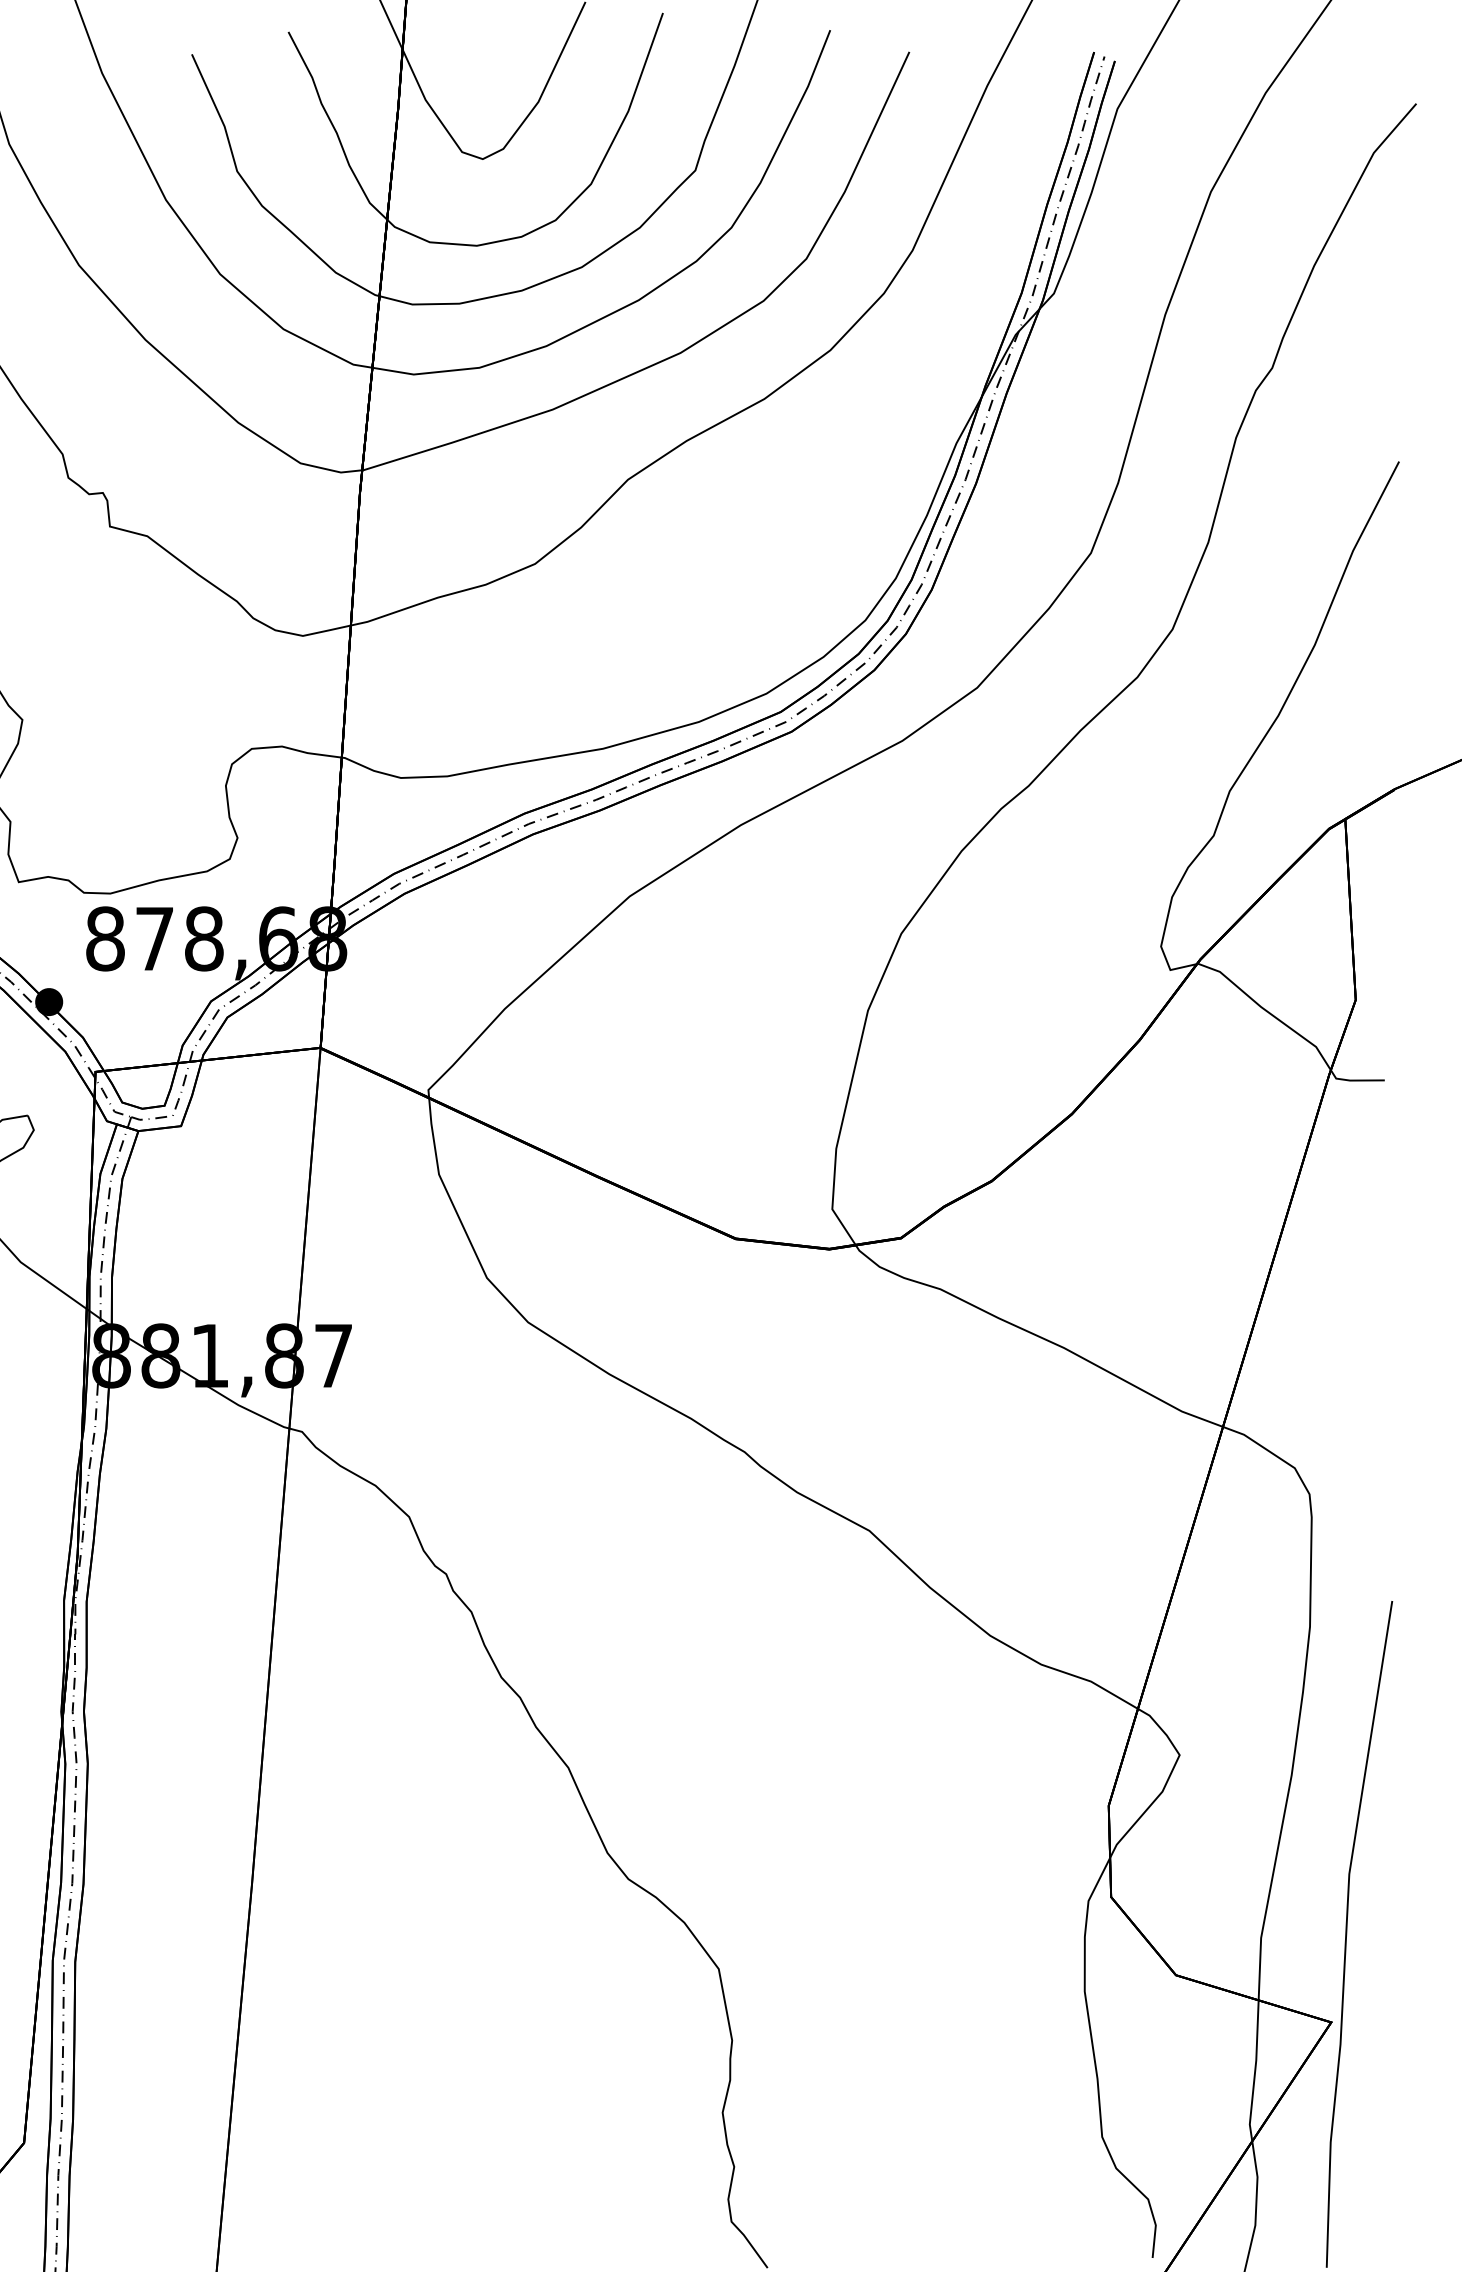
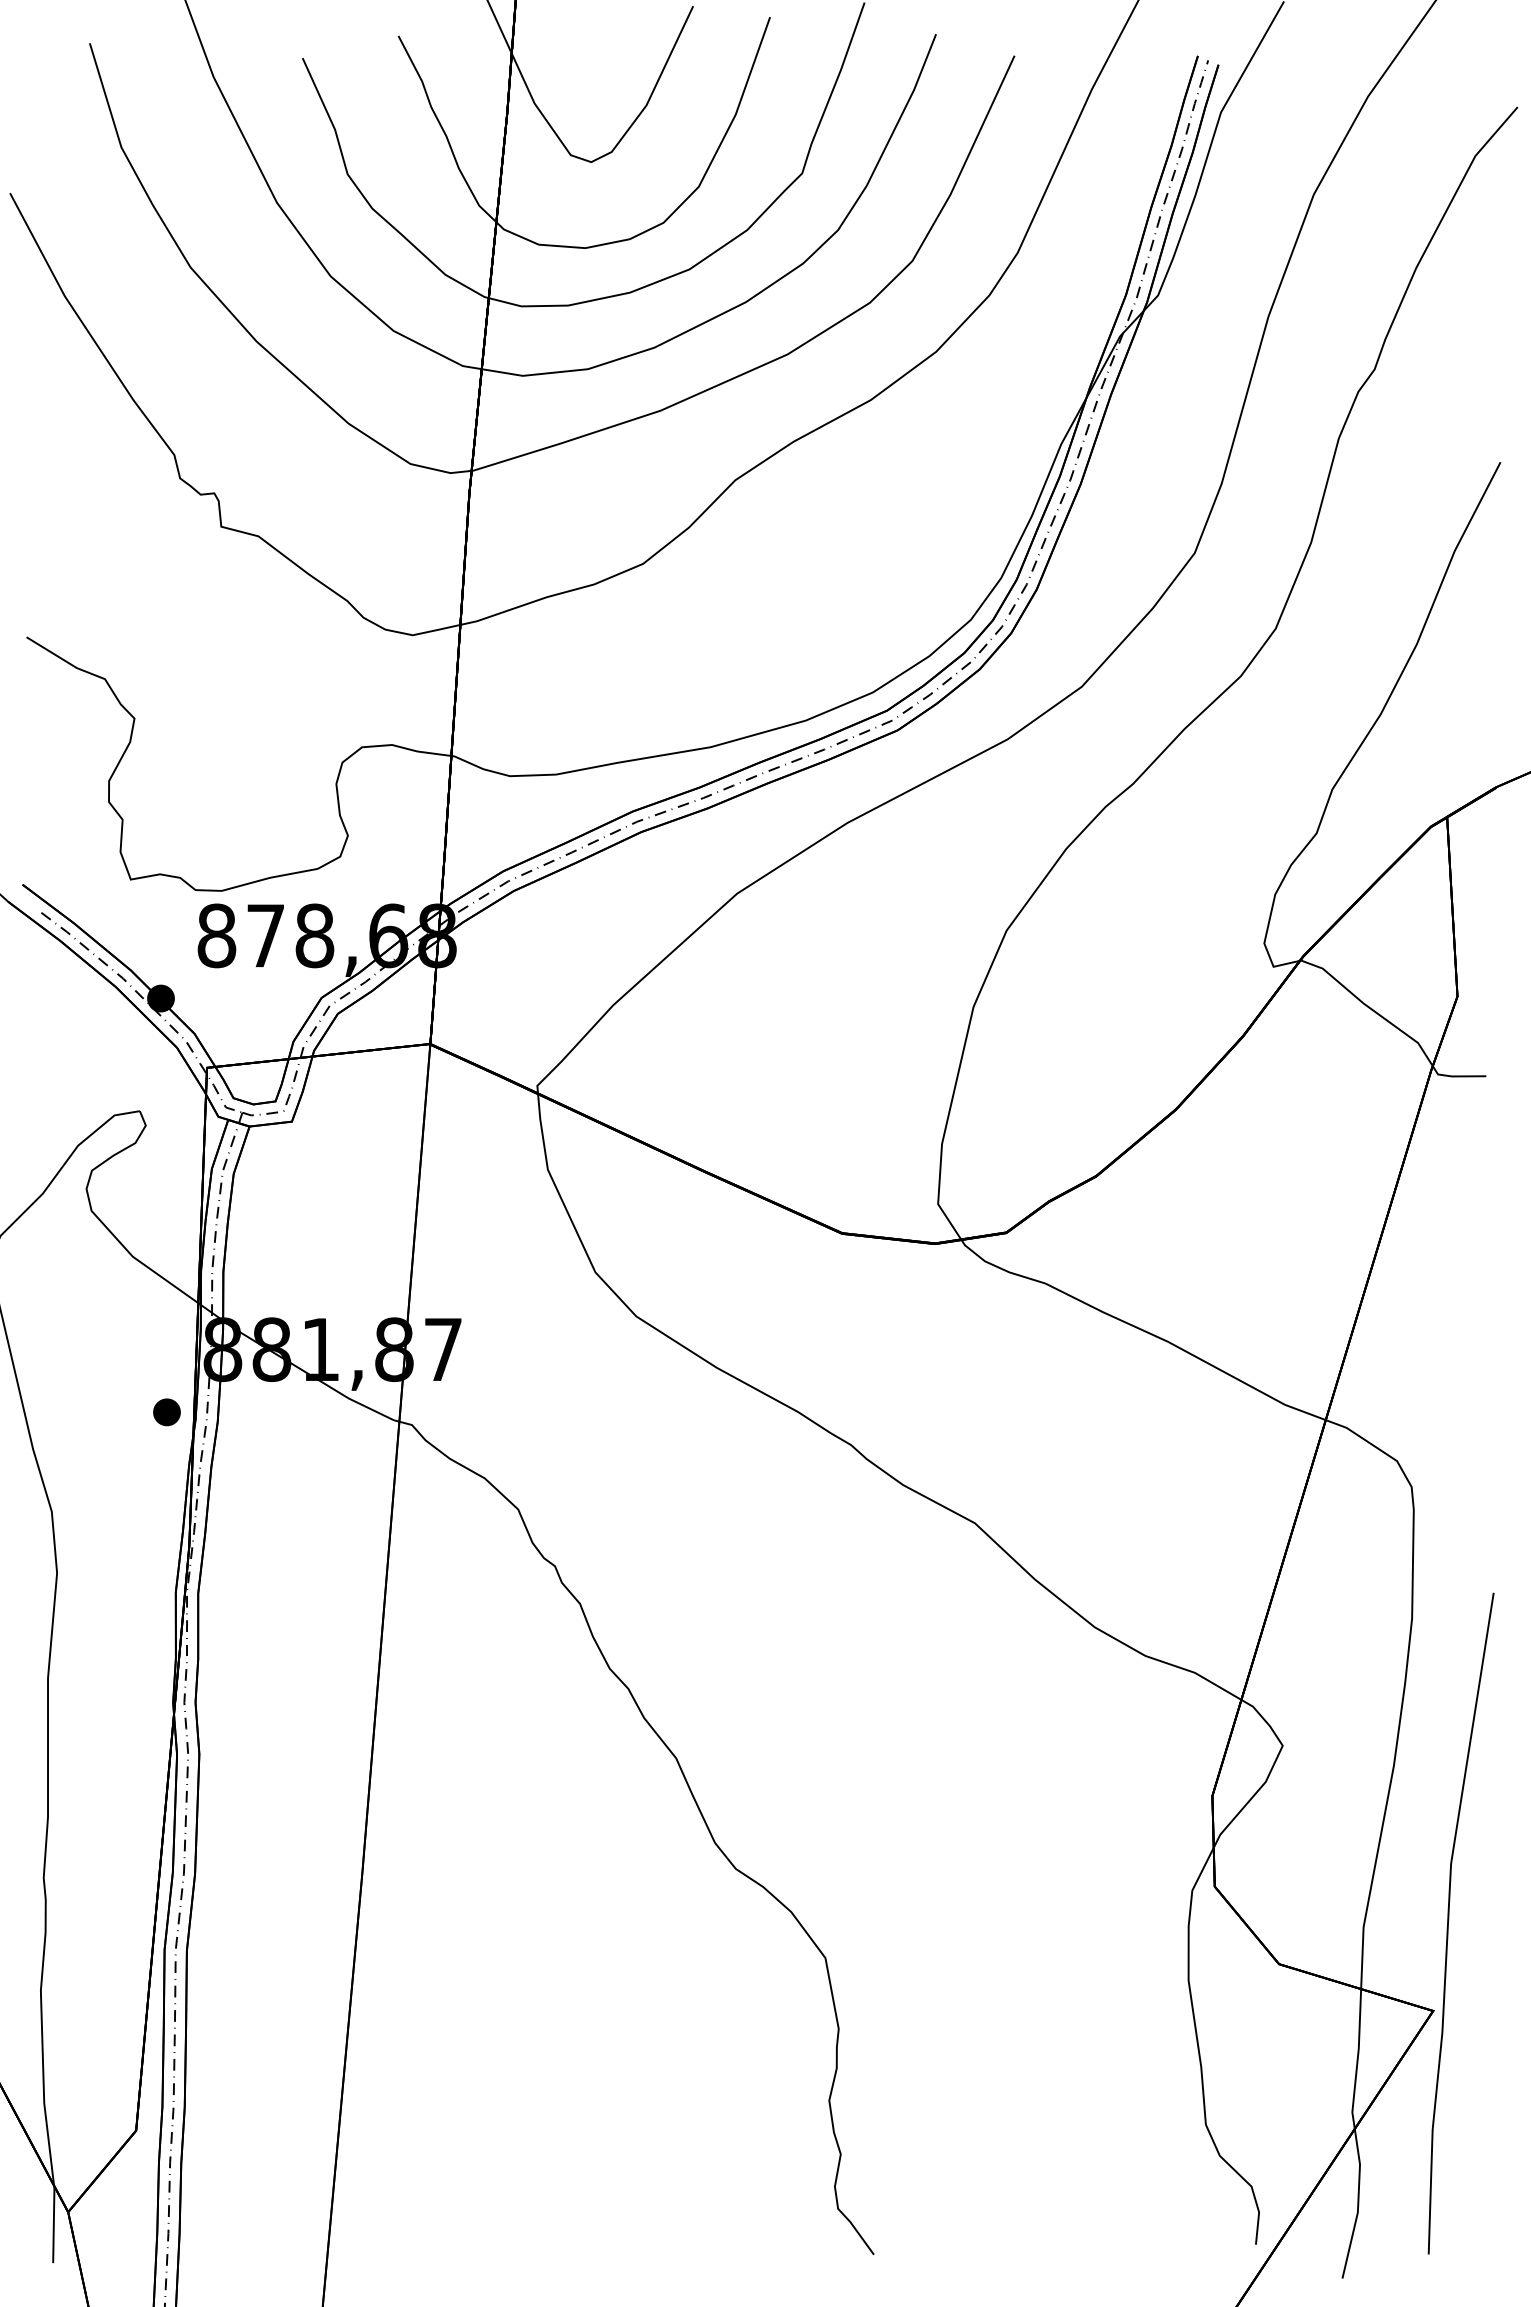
part: (54, 1419) -> (166, 1412), added

